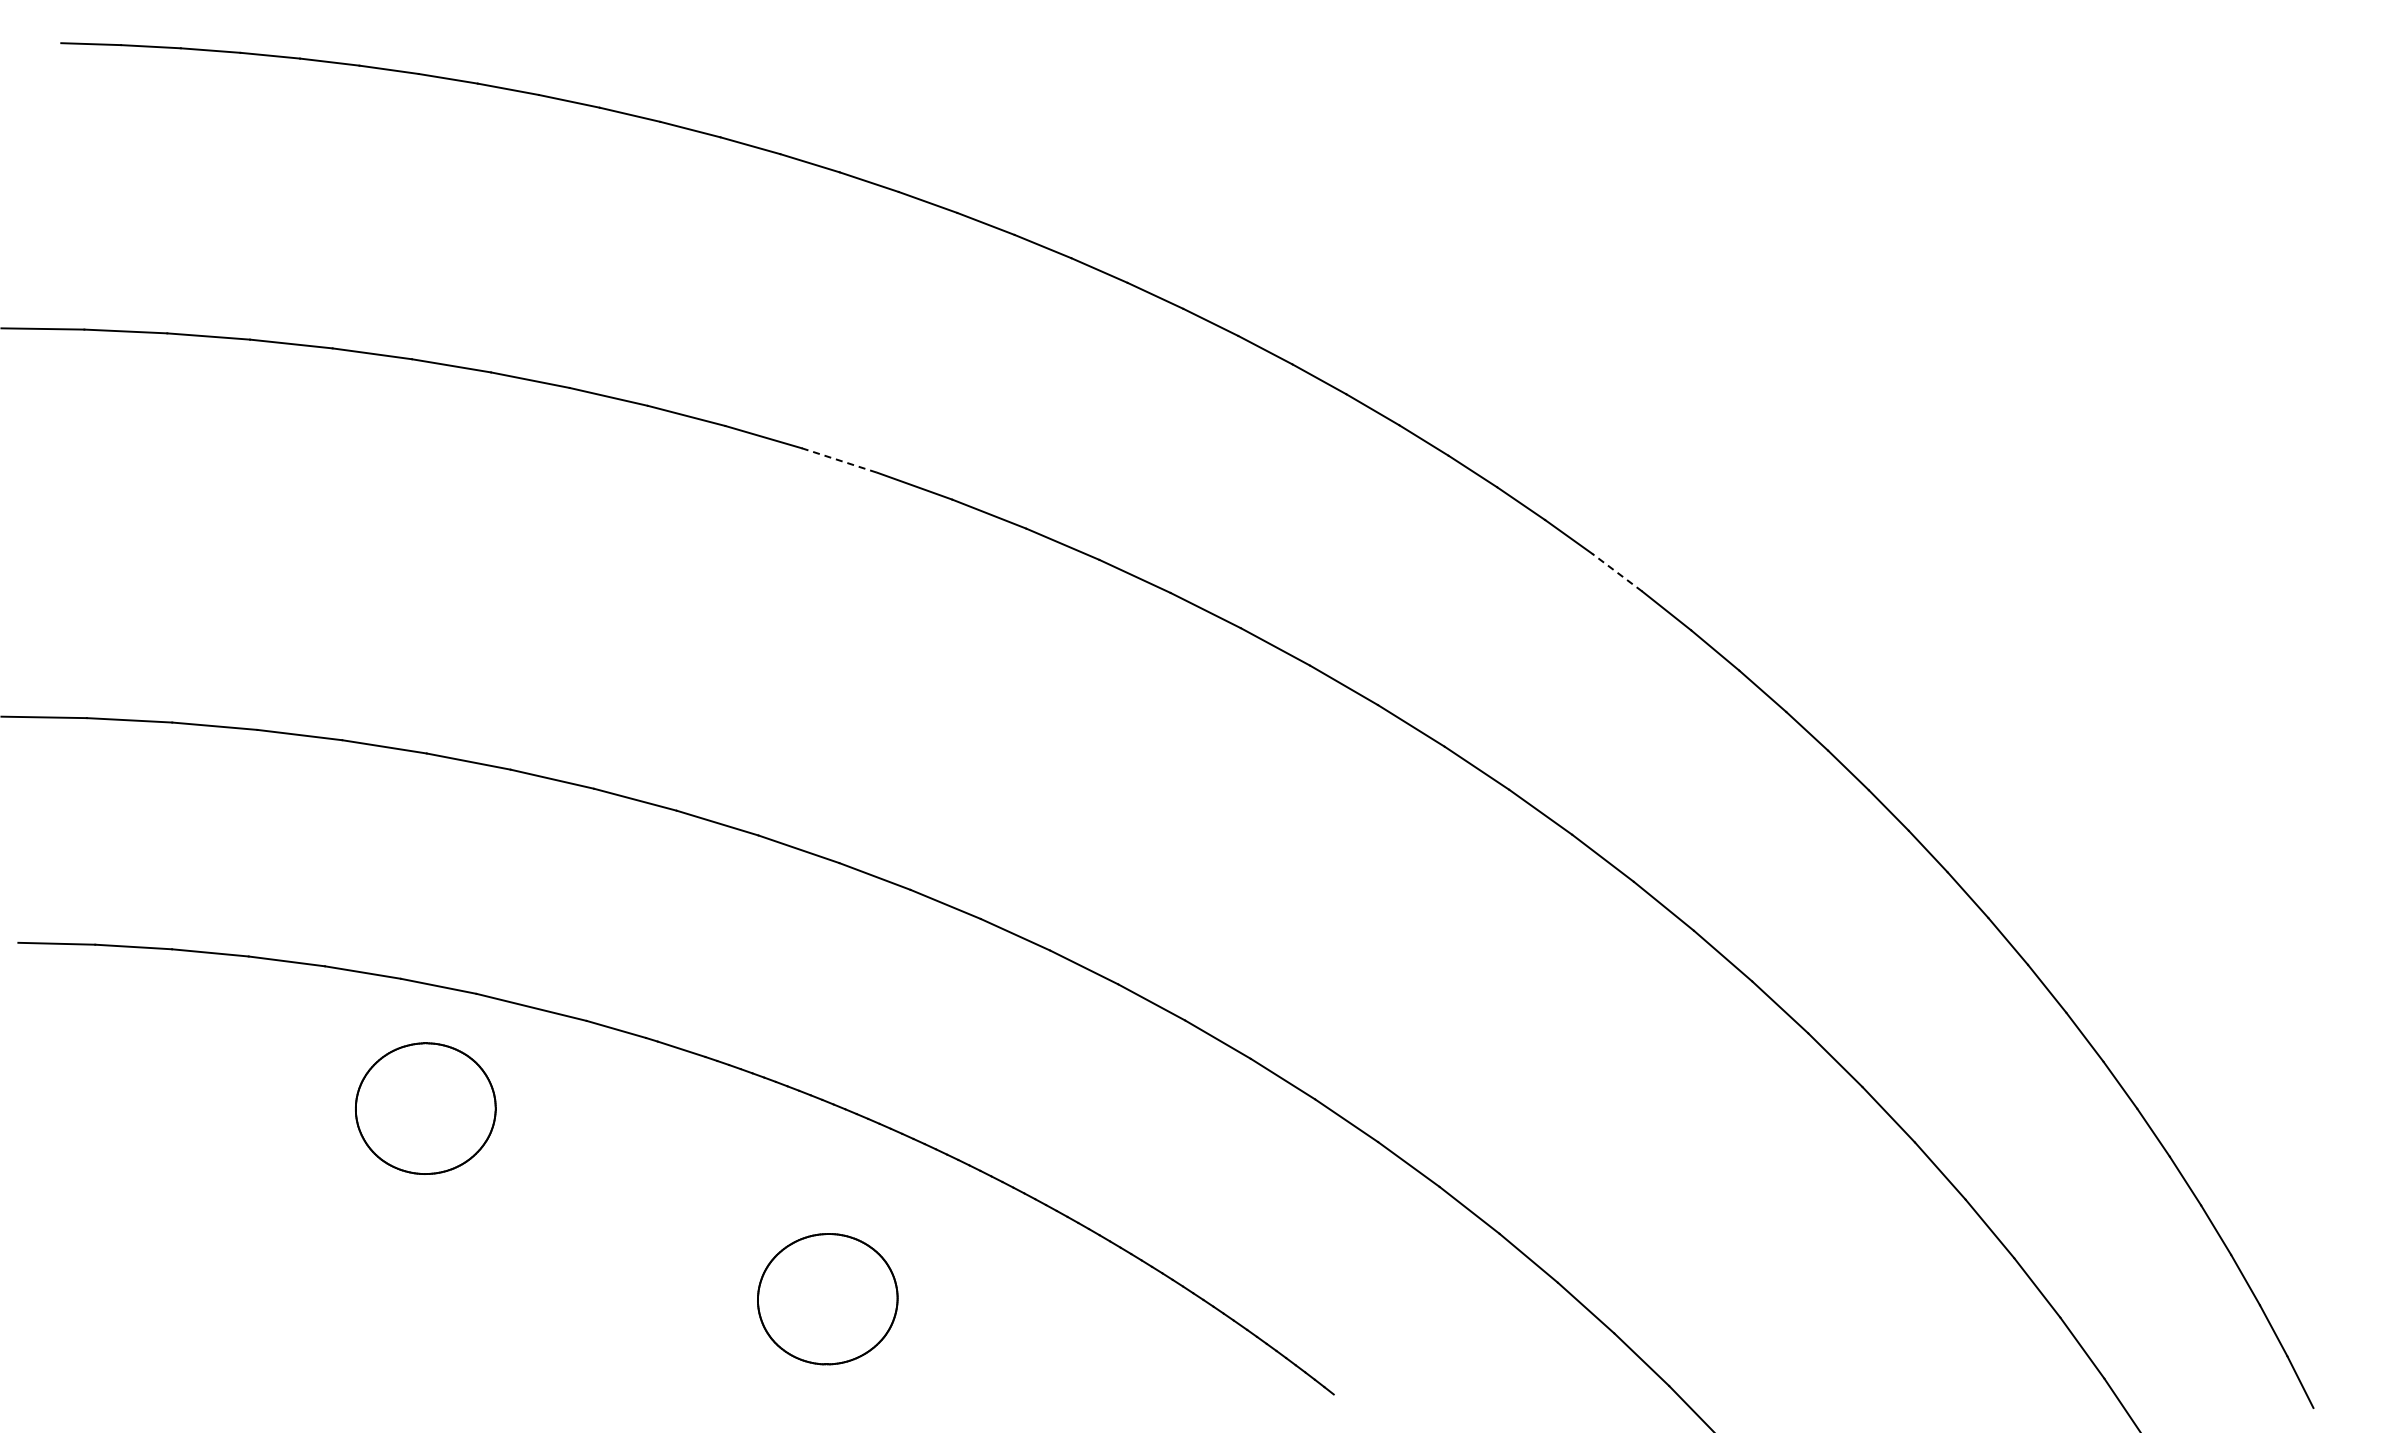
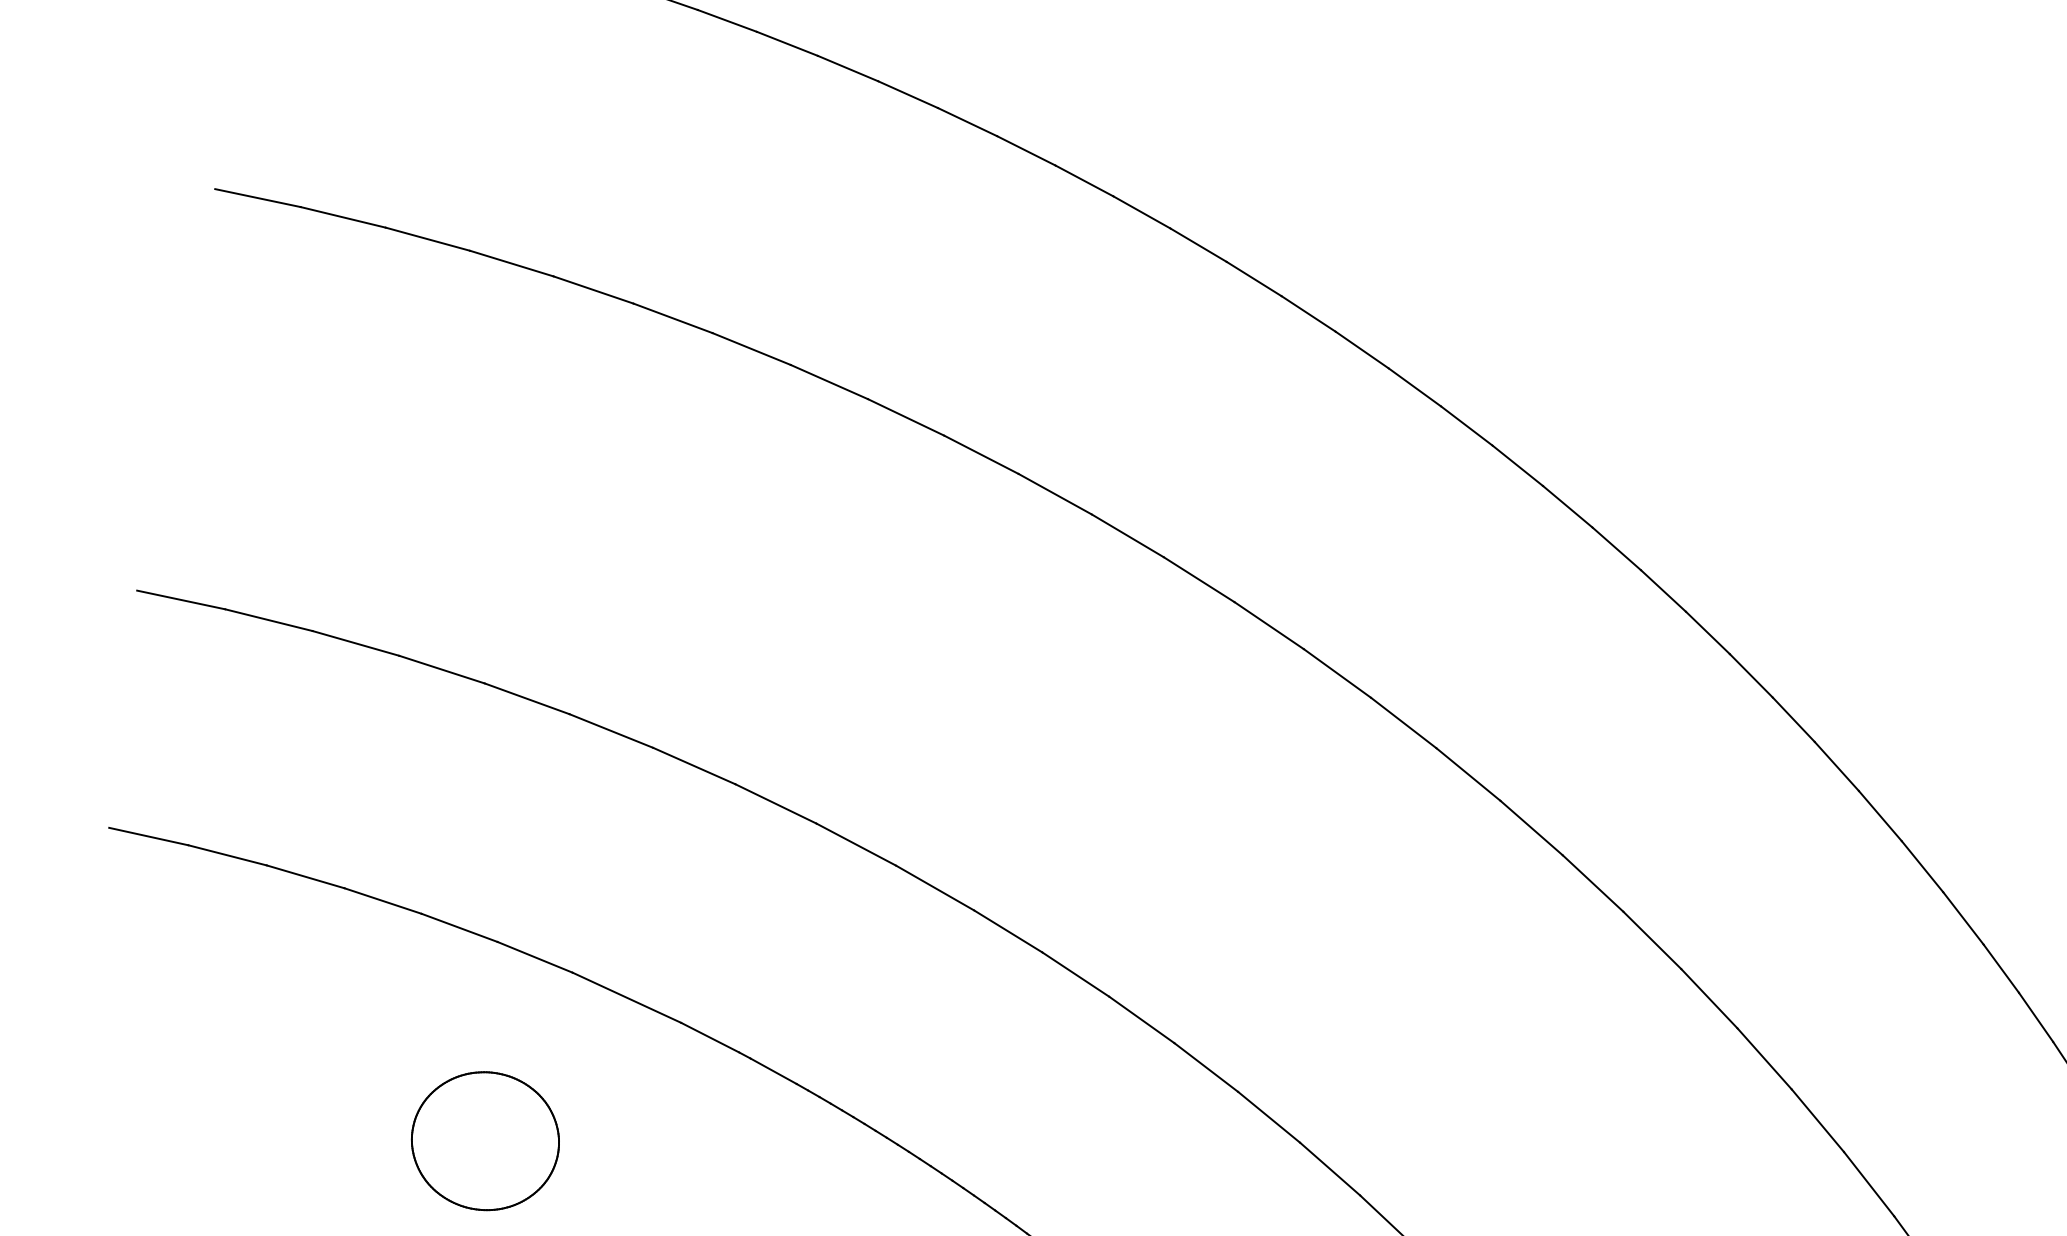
line: (839, 460) -> (1055, 494), dashed -> solid
line: (1616, 572) -> (1836, 766), dashed -> solid
part: (425, 1108) -> (485, 1140), moved

